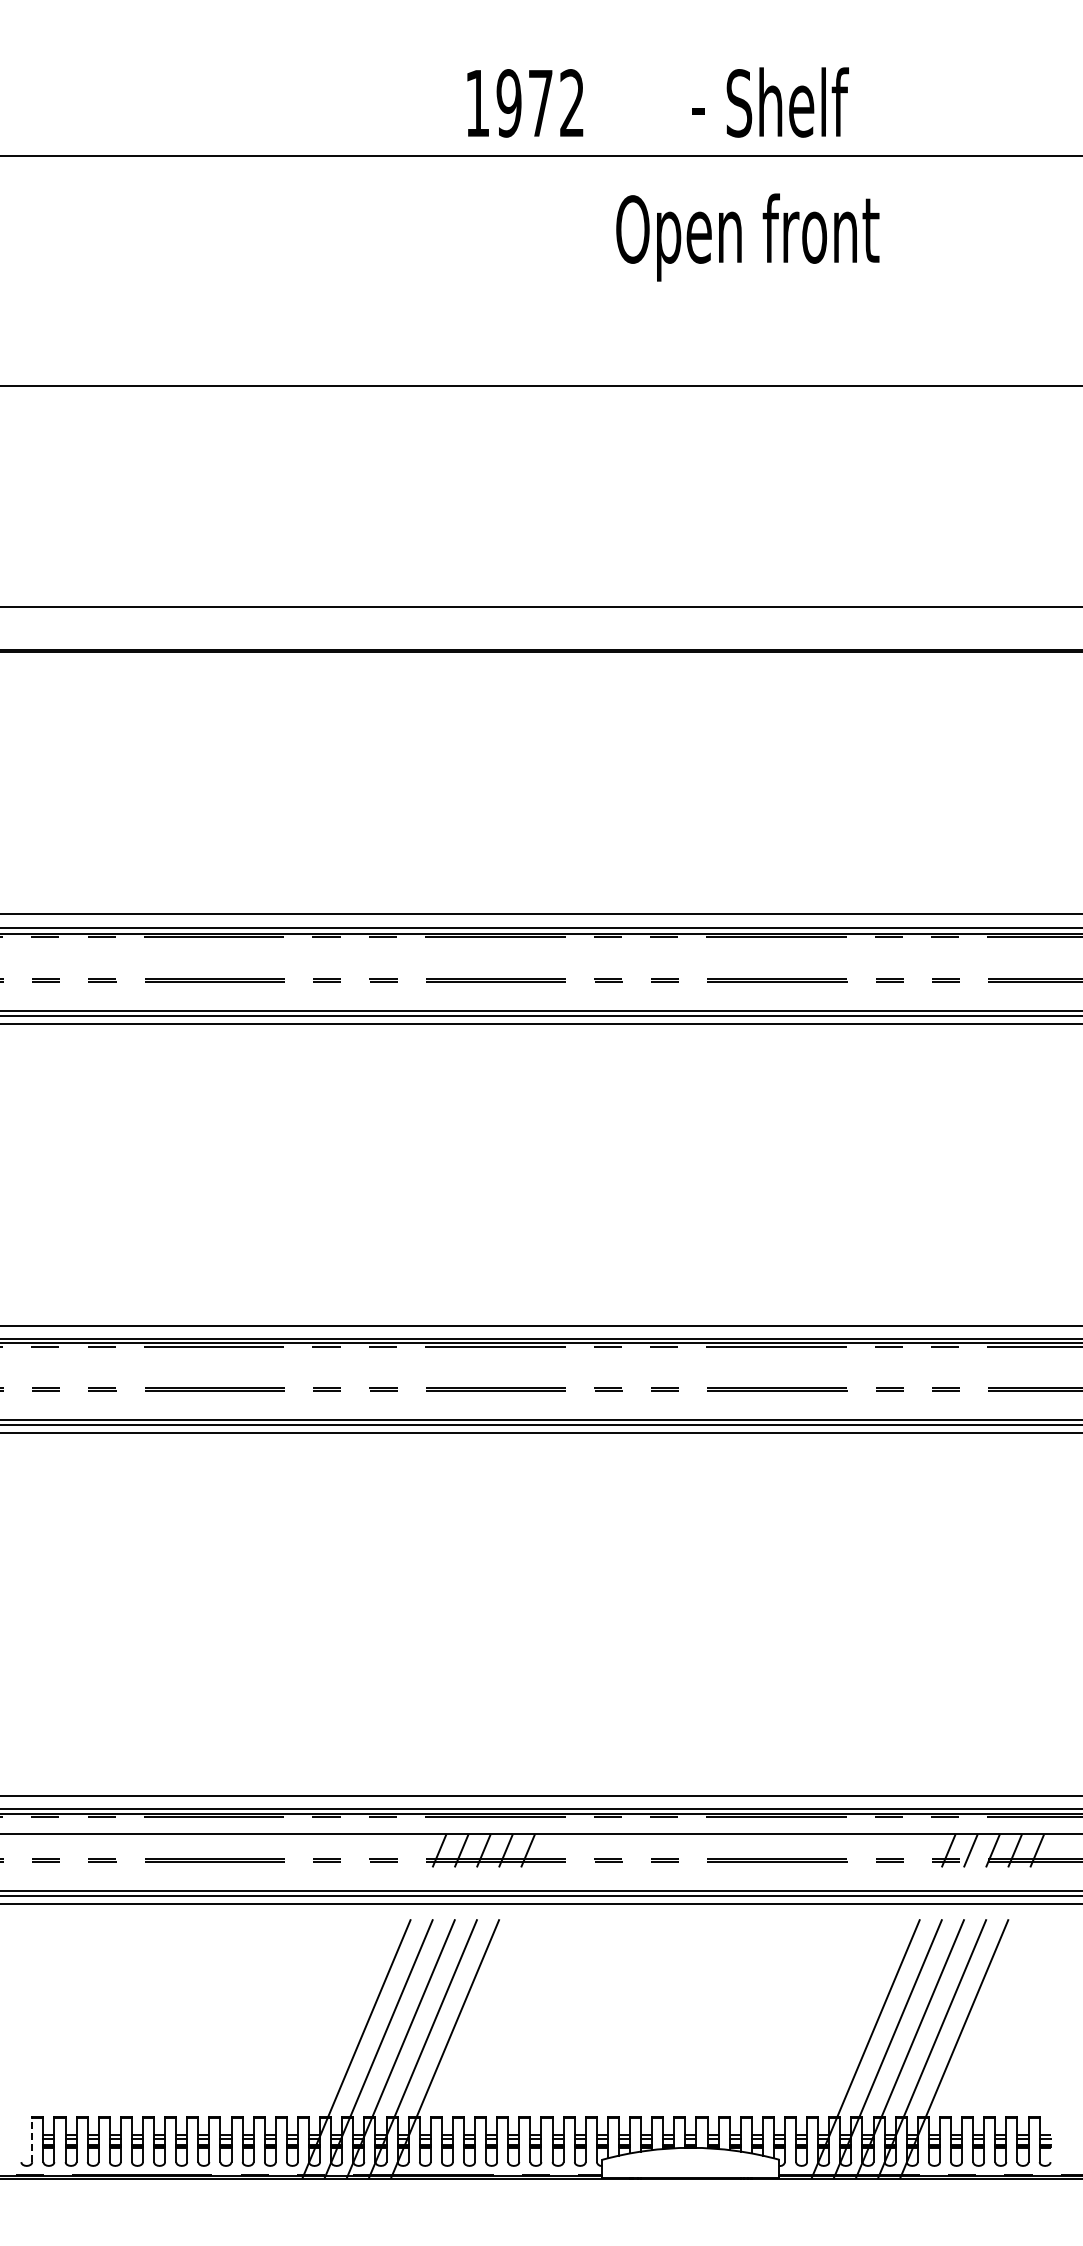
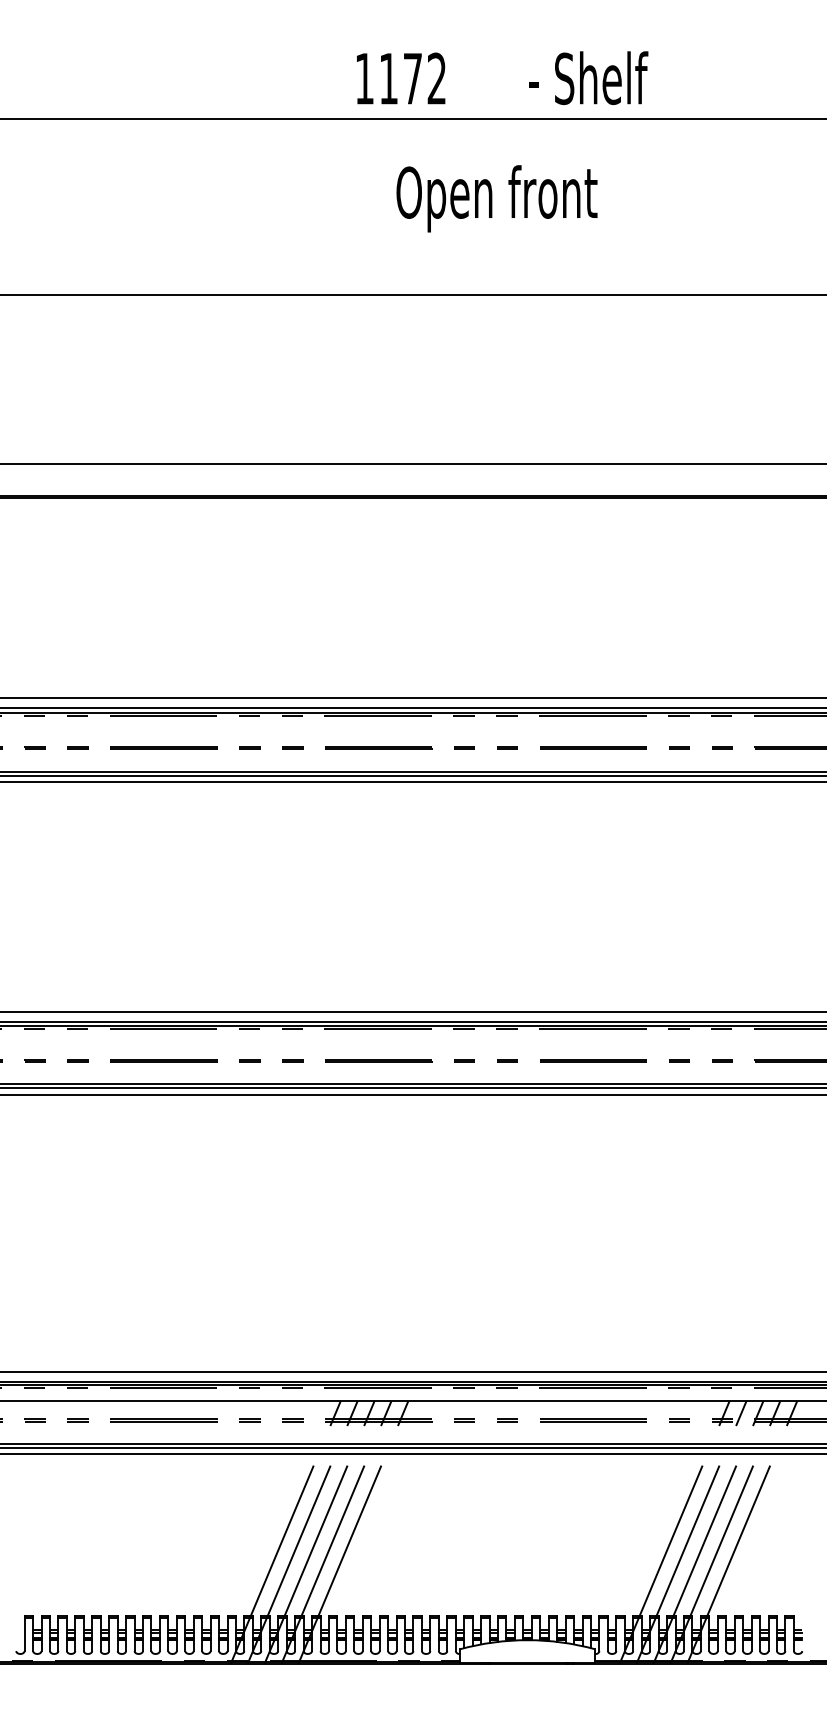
text: (508, 103) -> (388, 78), 1972 -> 1172
text: (747, 237) -> (496, 198), moved
line: (32, 2140) -> (24, 1634), dashed -> solid

